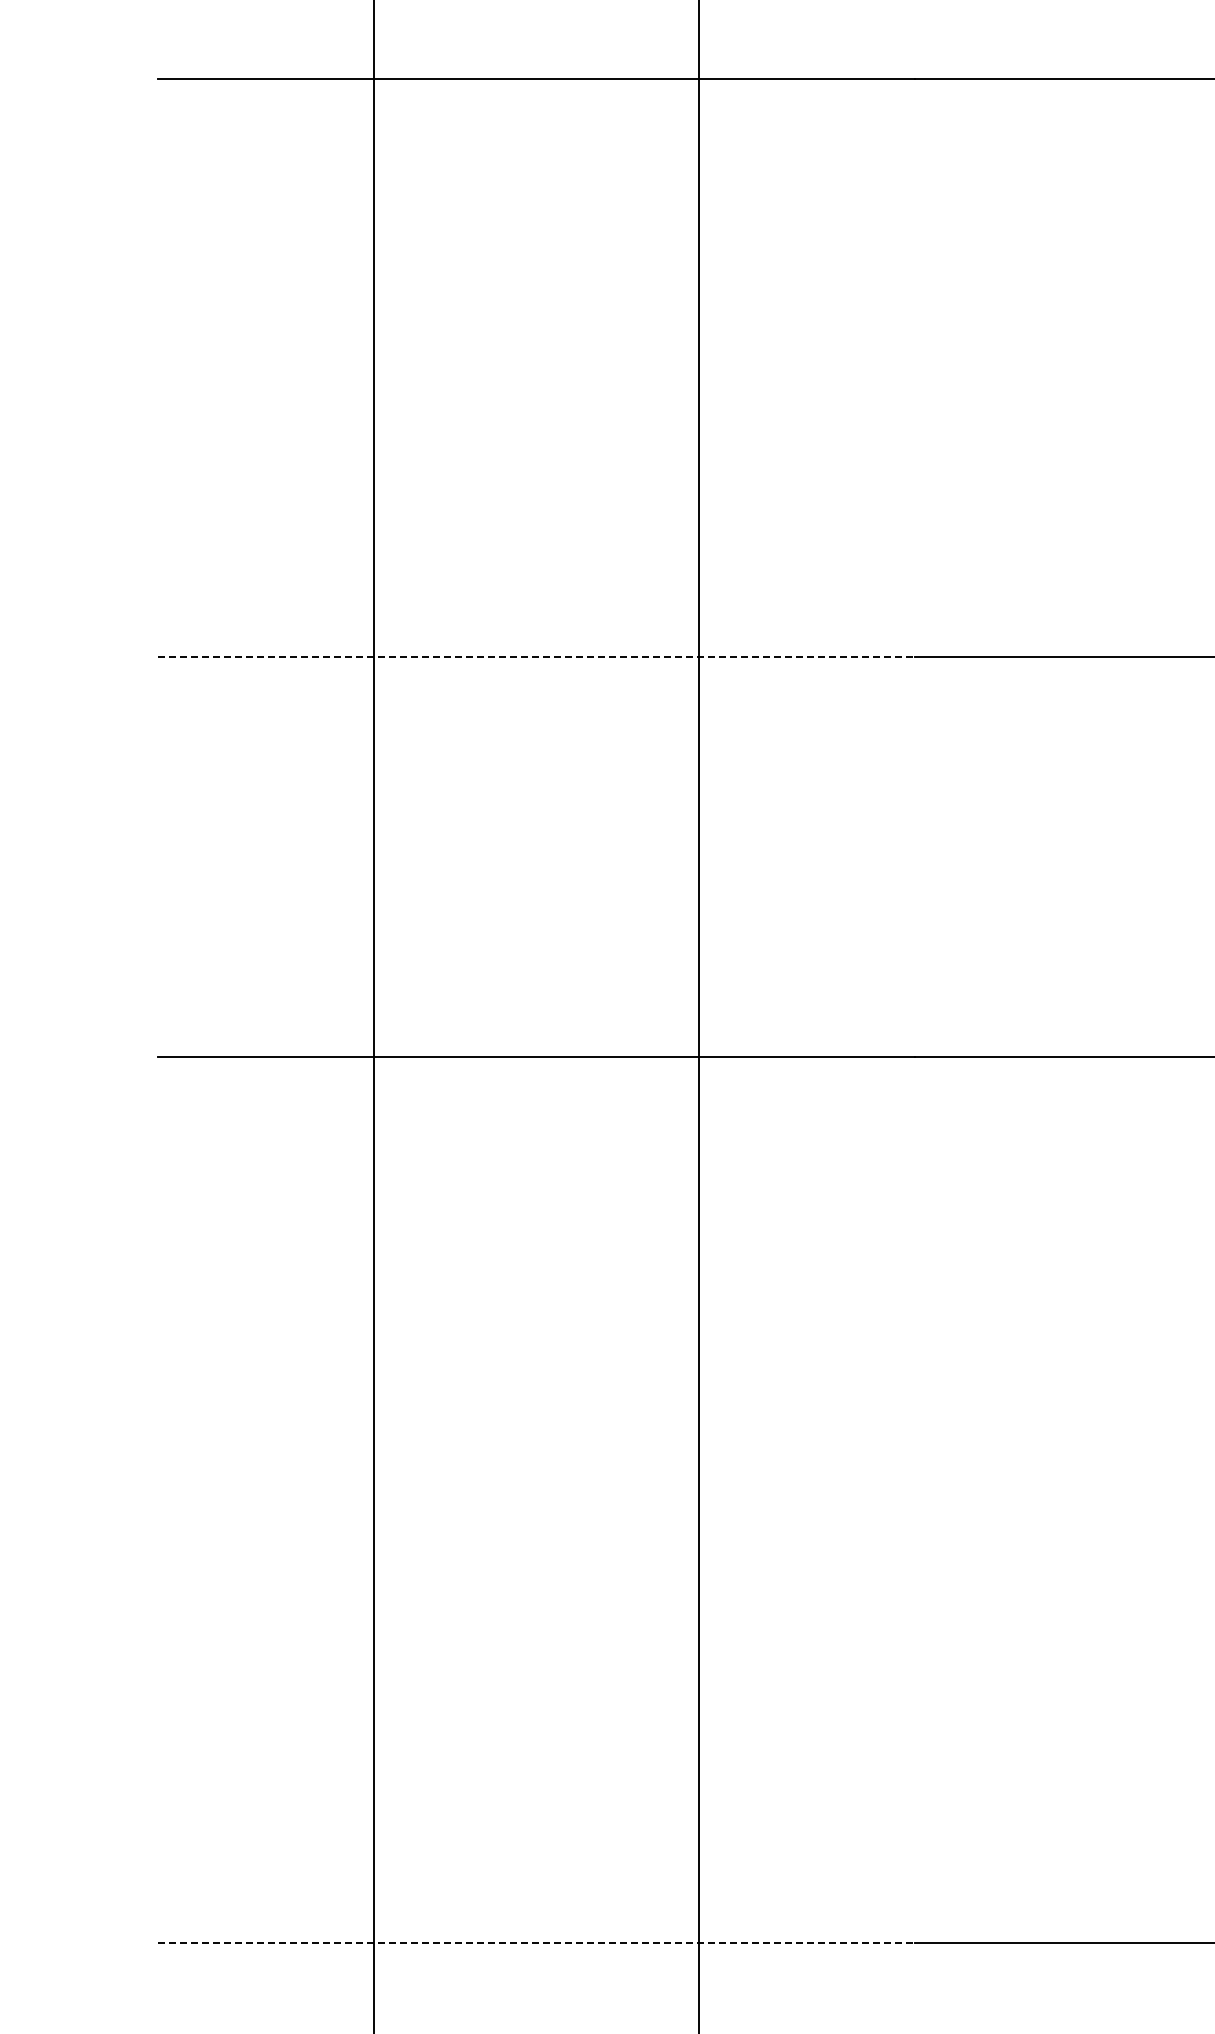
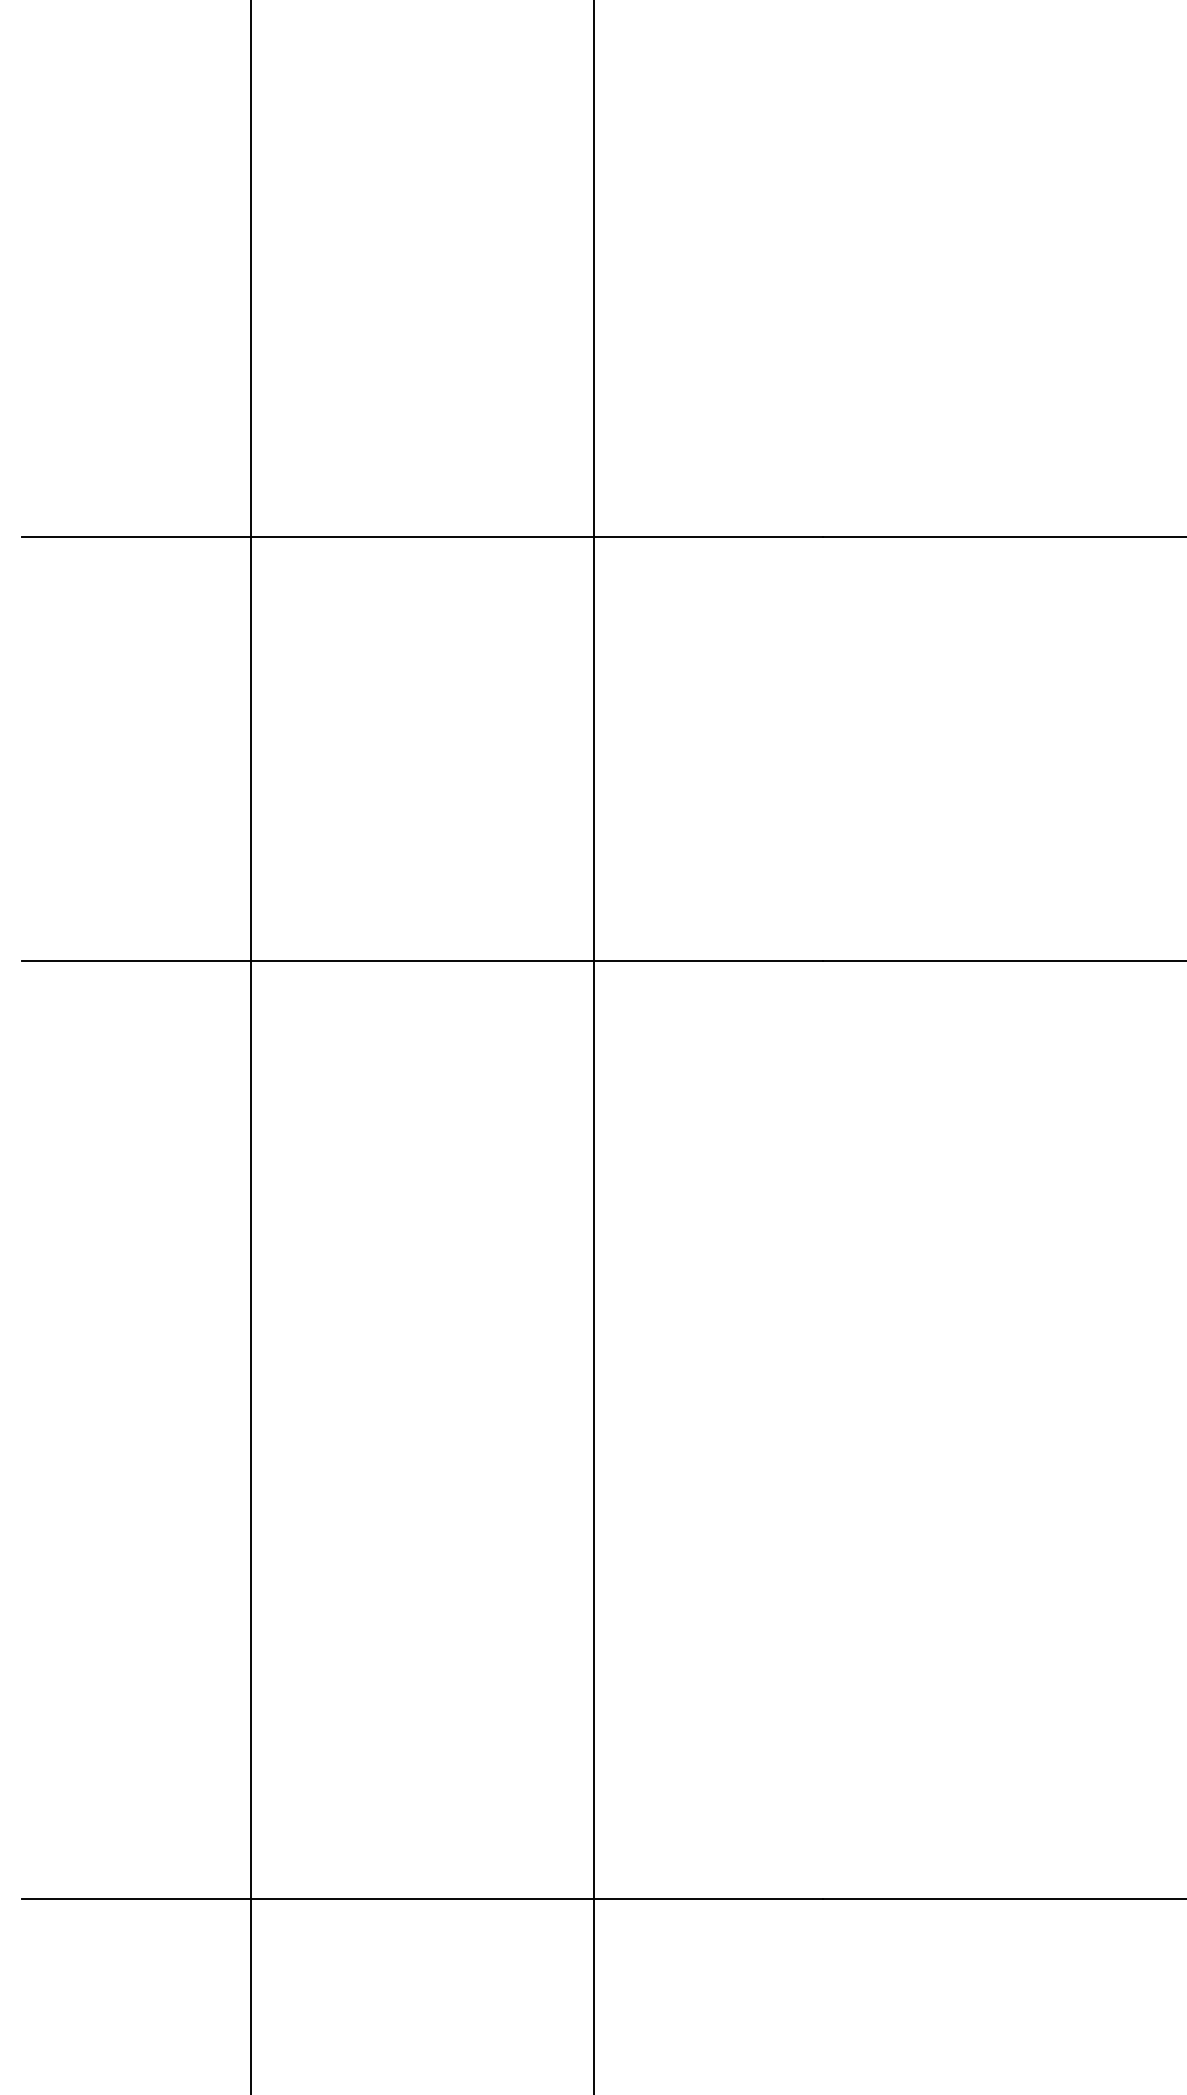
line: (536, 656) -> (422, 537), dashed -> solid
line: (536, 1943) -> (422, 1898), dashed -> solid

